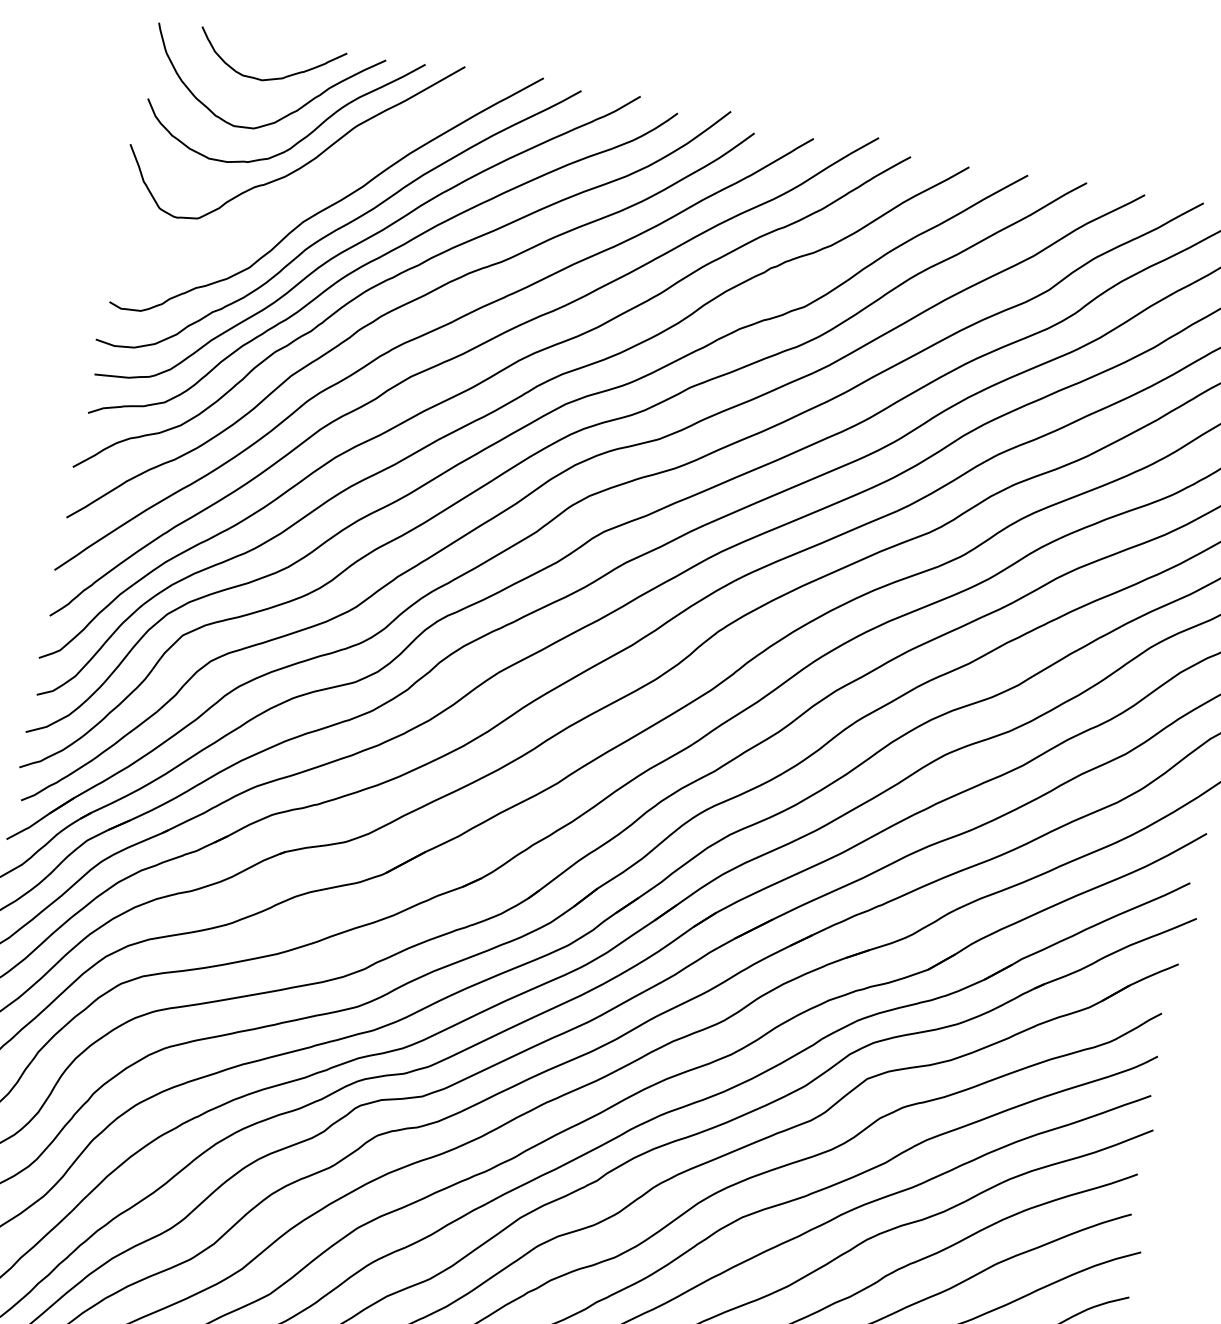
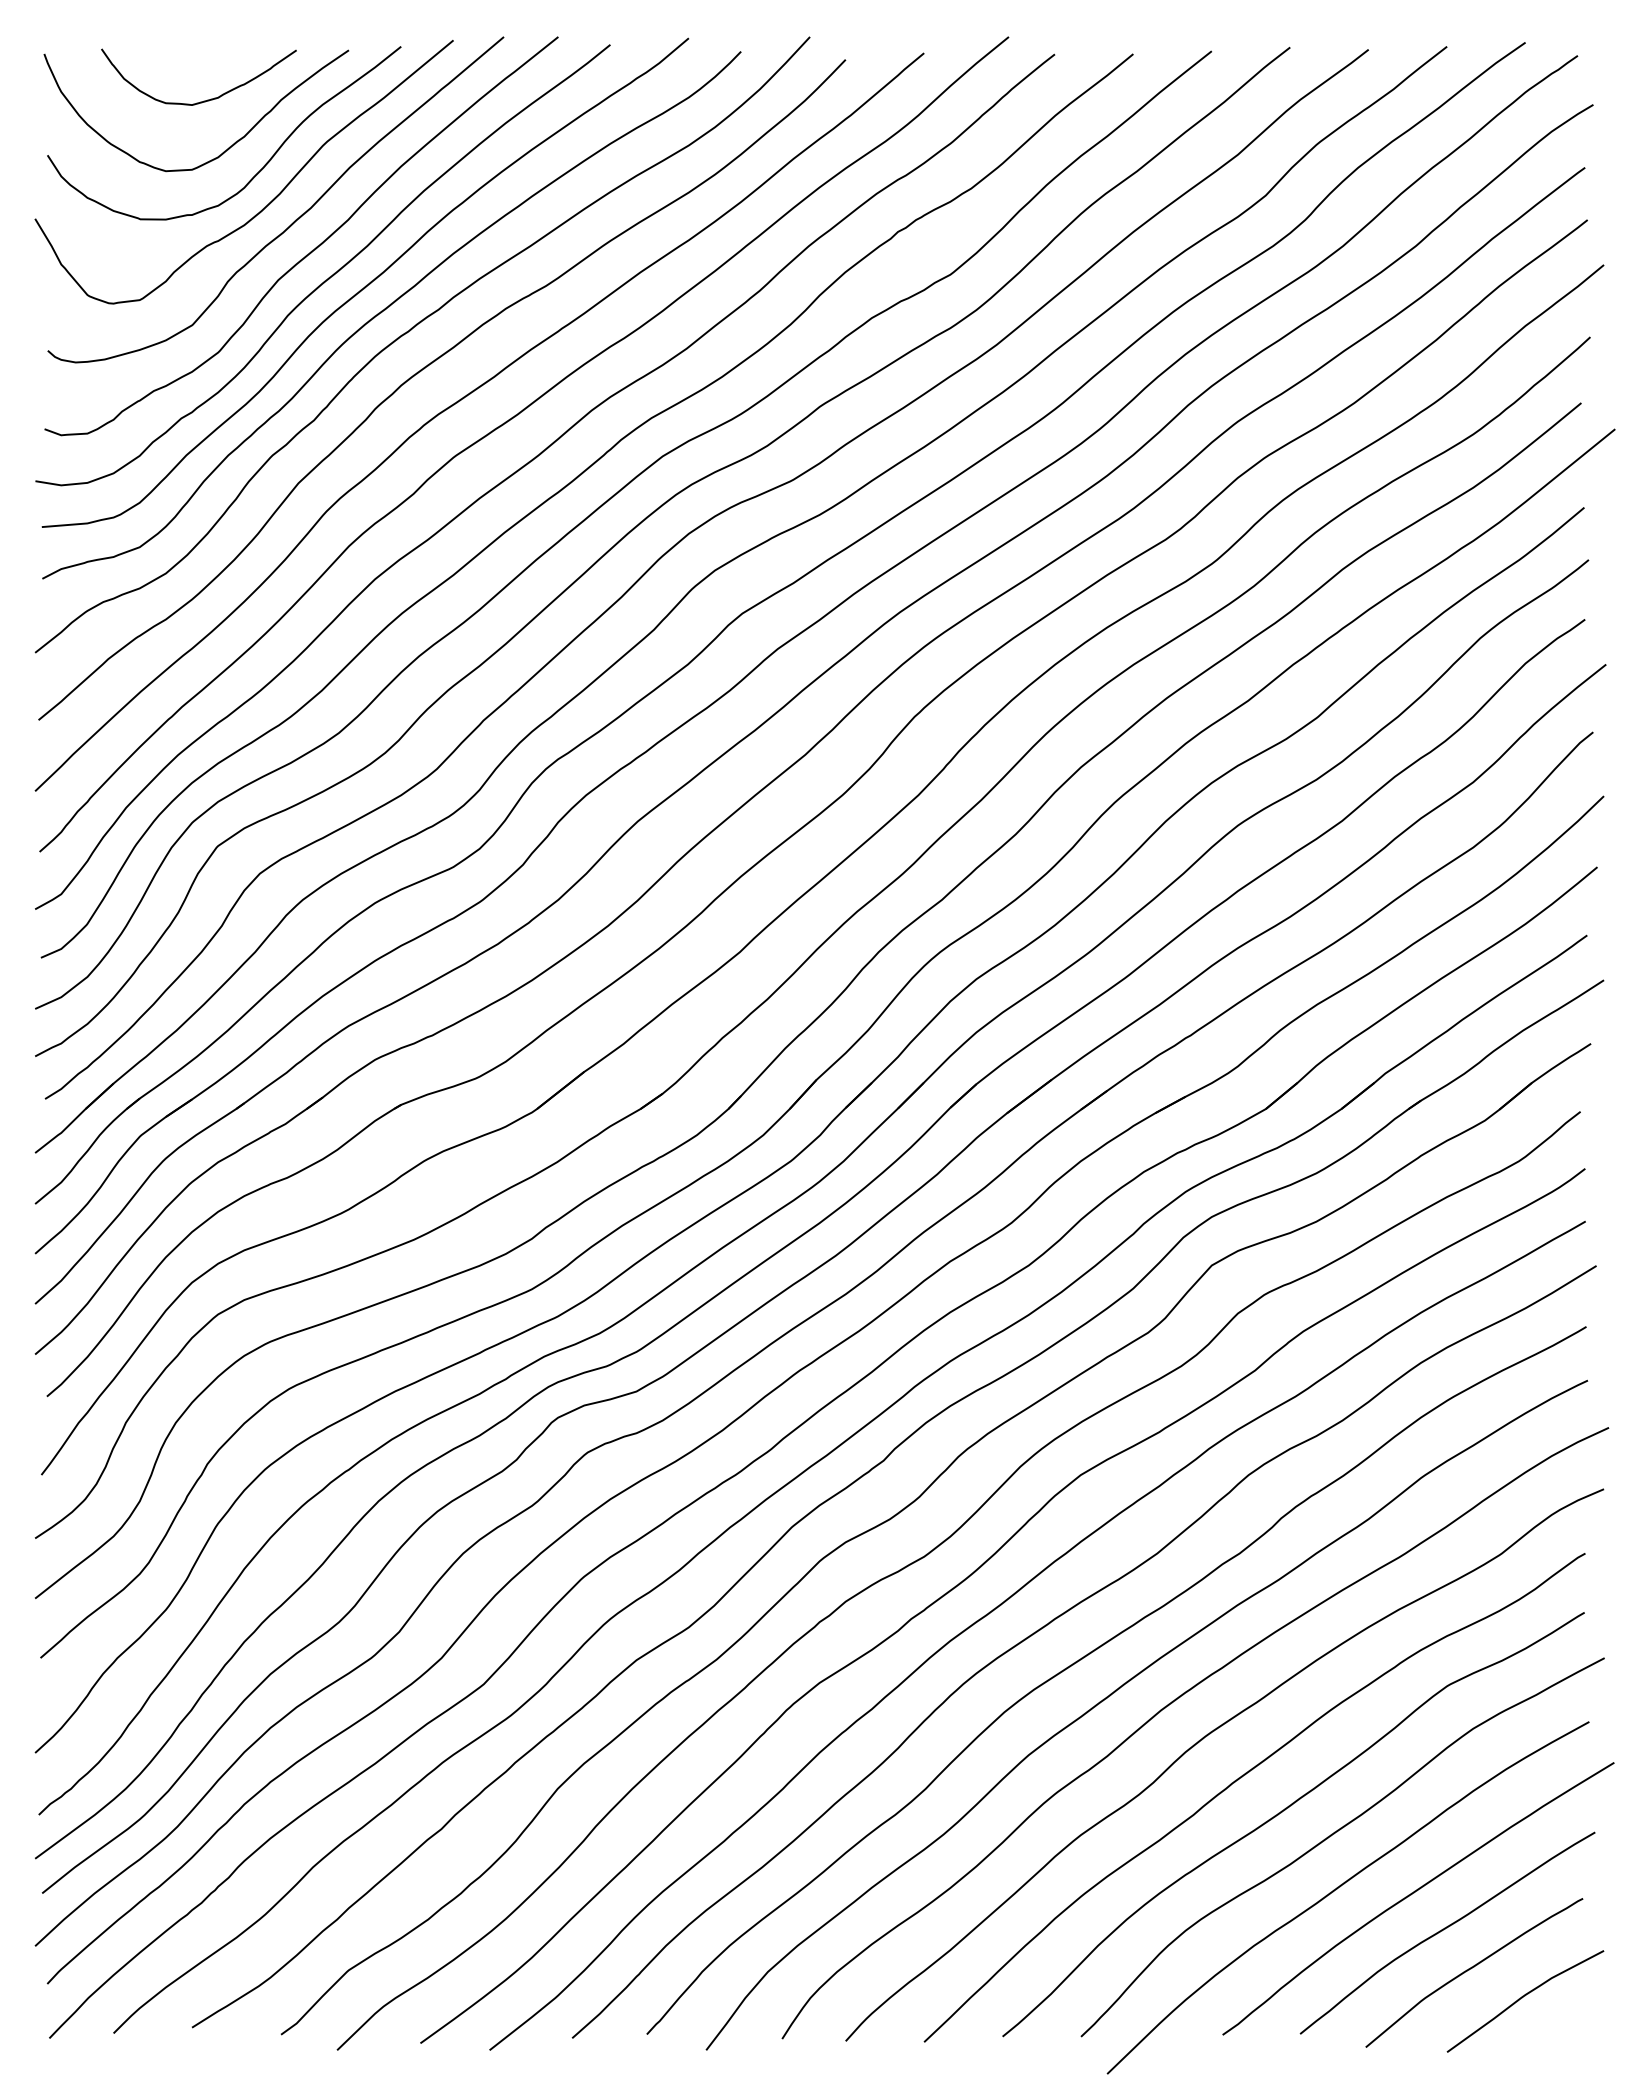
curve: (324, 179) -> (295, 219), added

